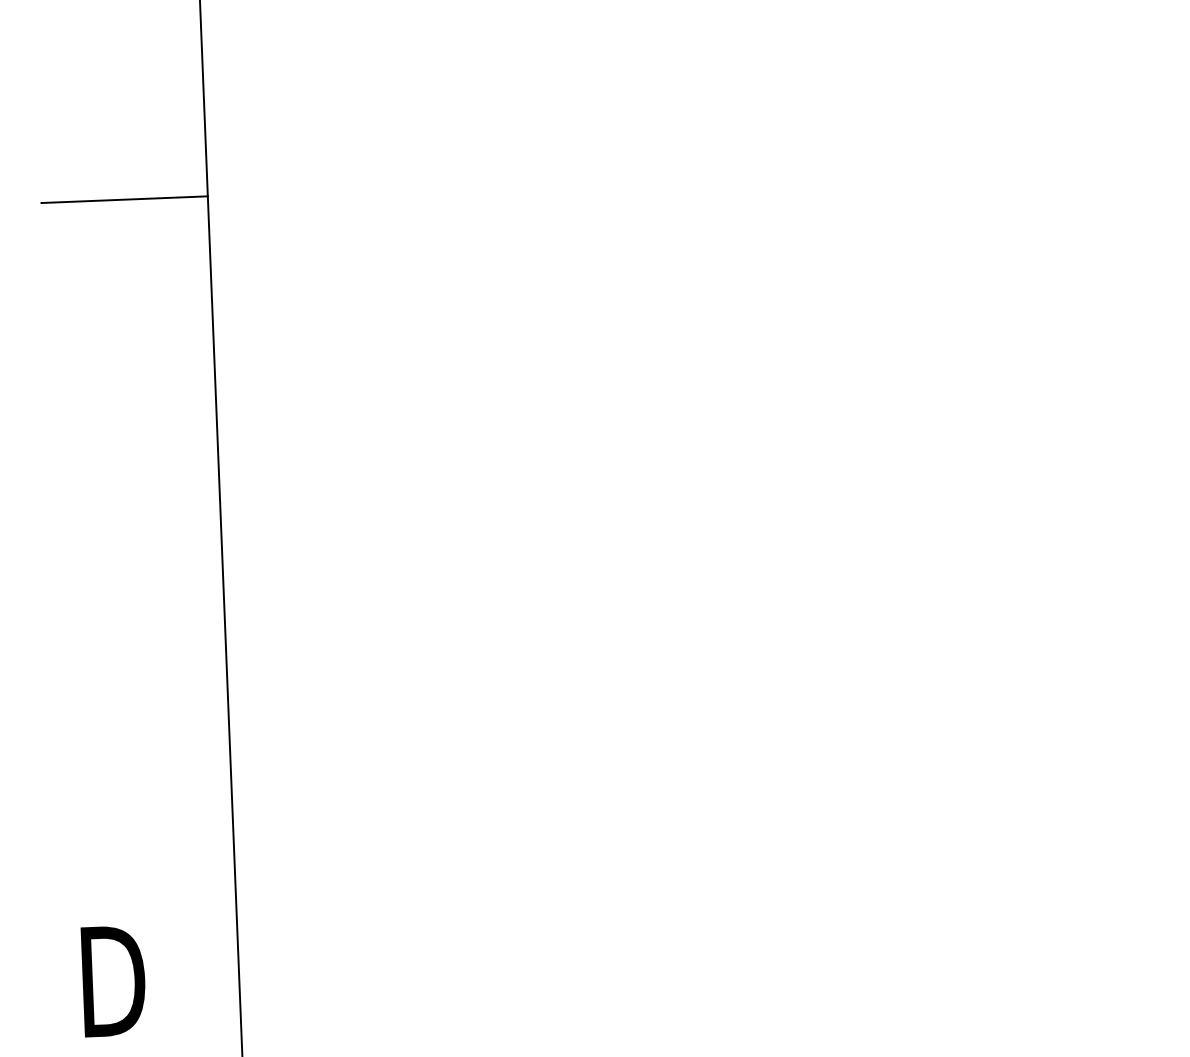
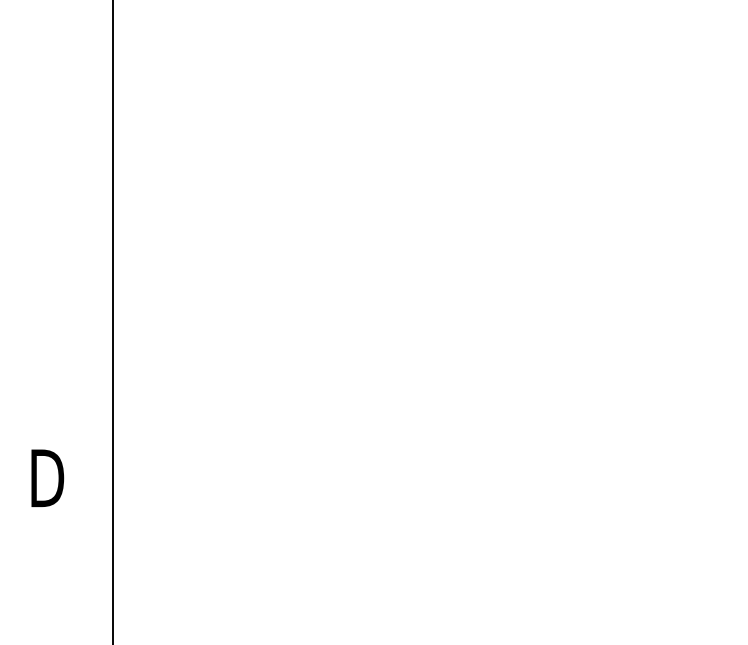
line: (124, 199) -> (69, 70), removed

